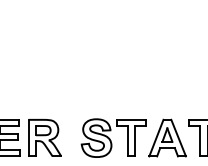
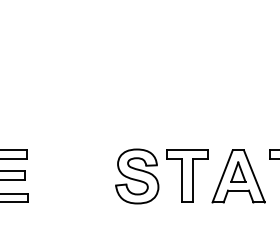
part: (44, 137) -> (62, 175), removed

